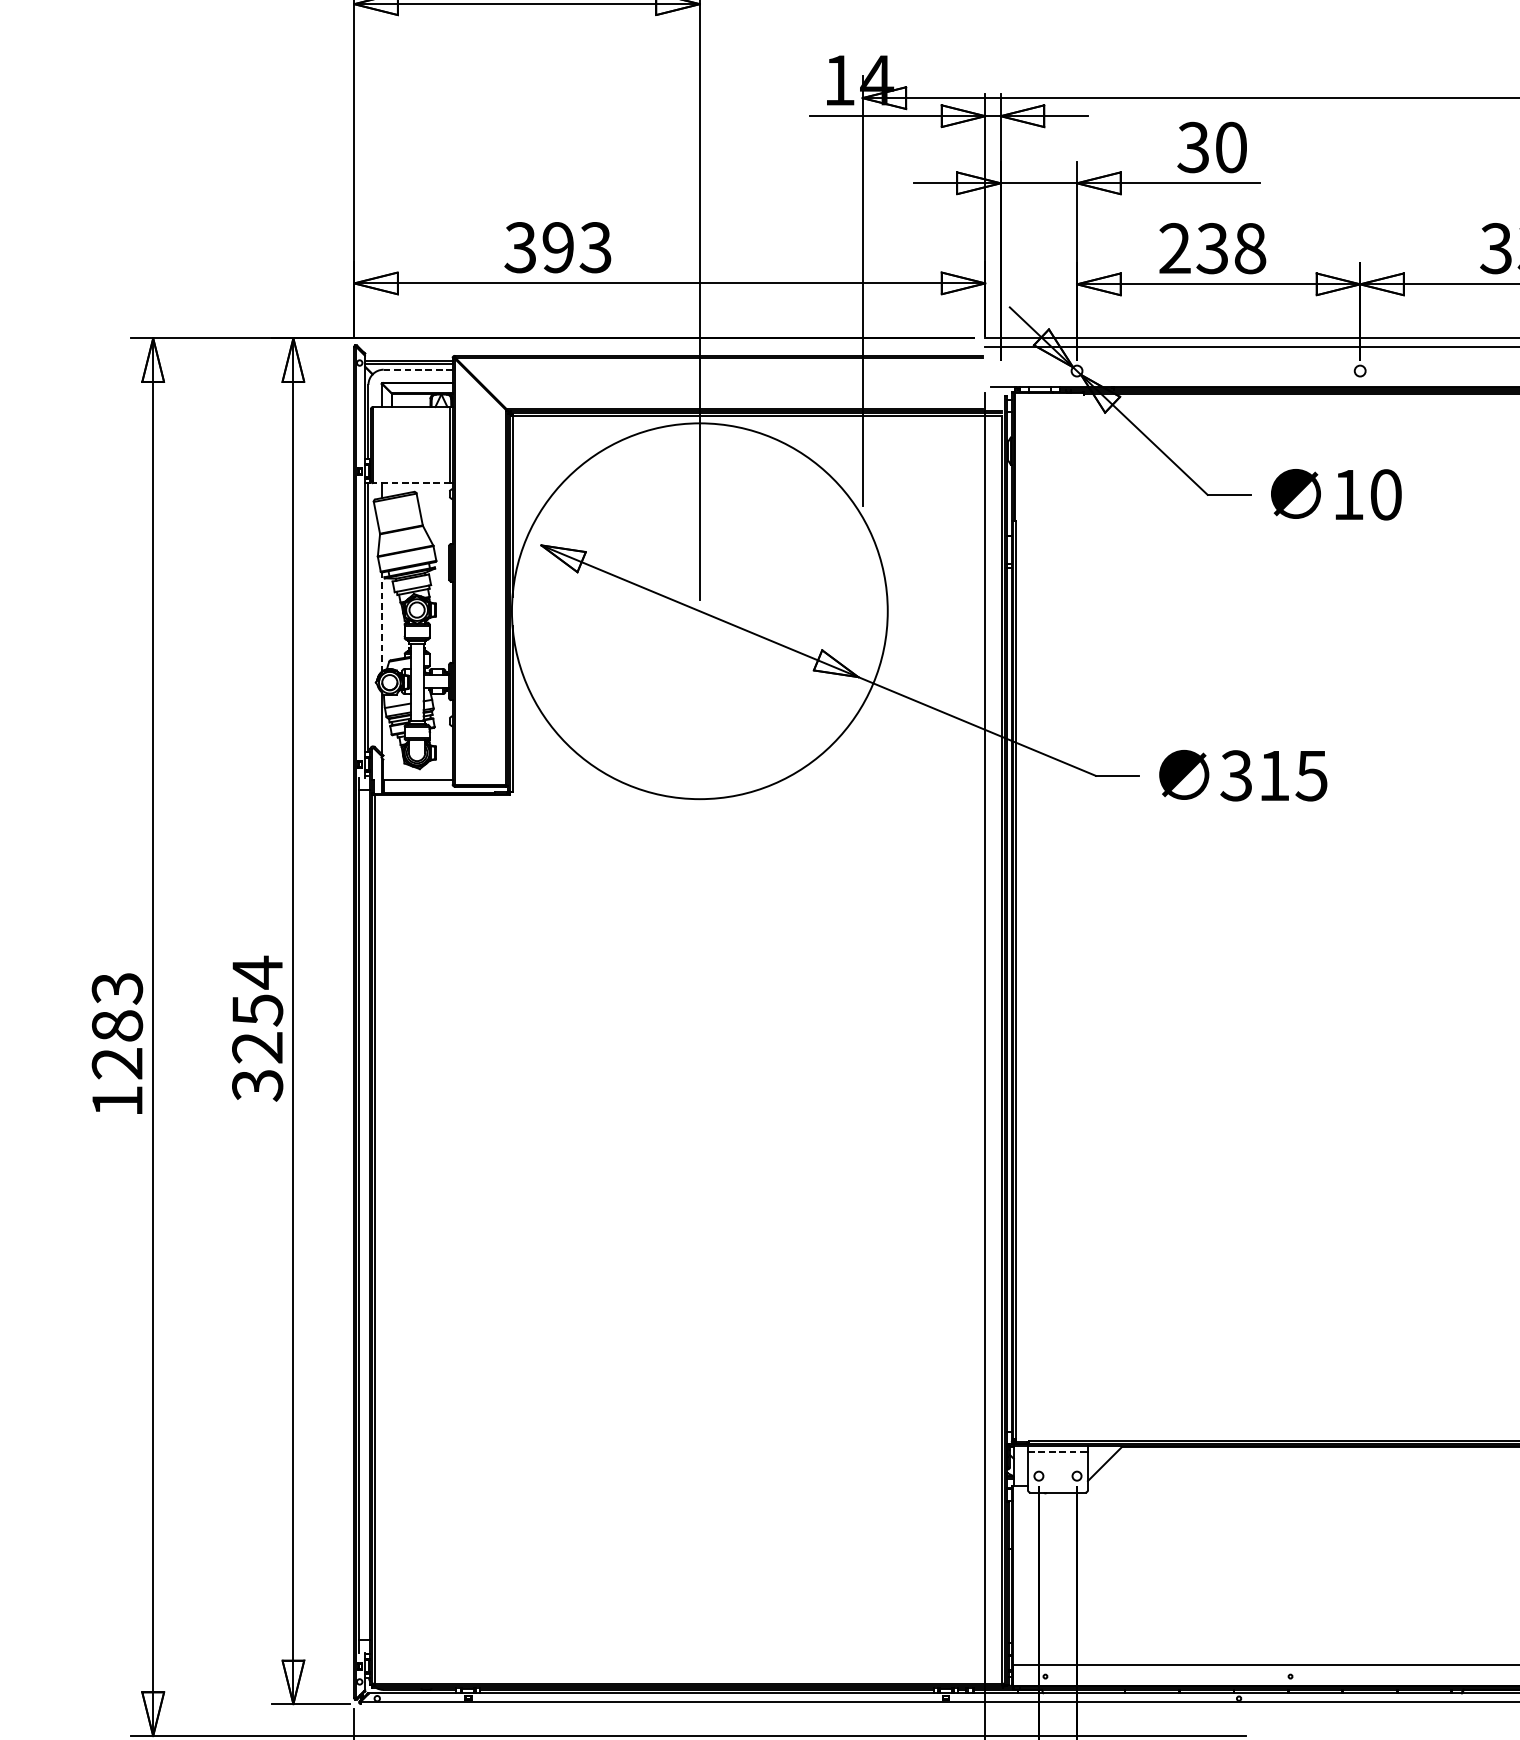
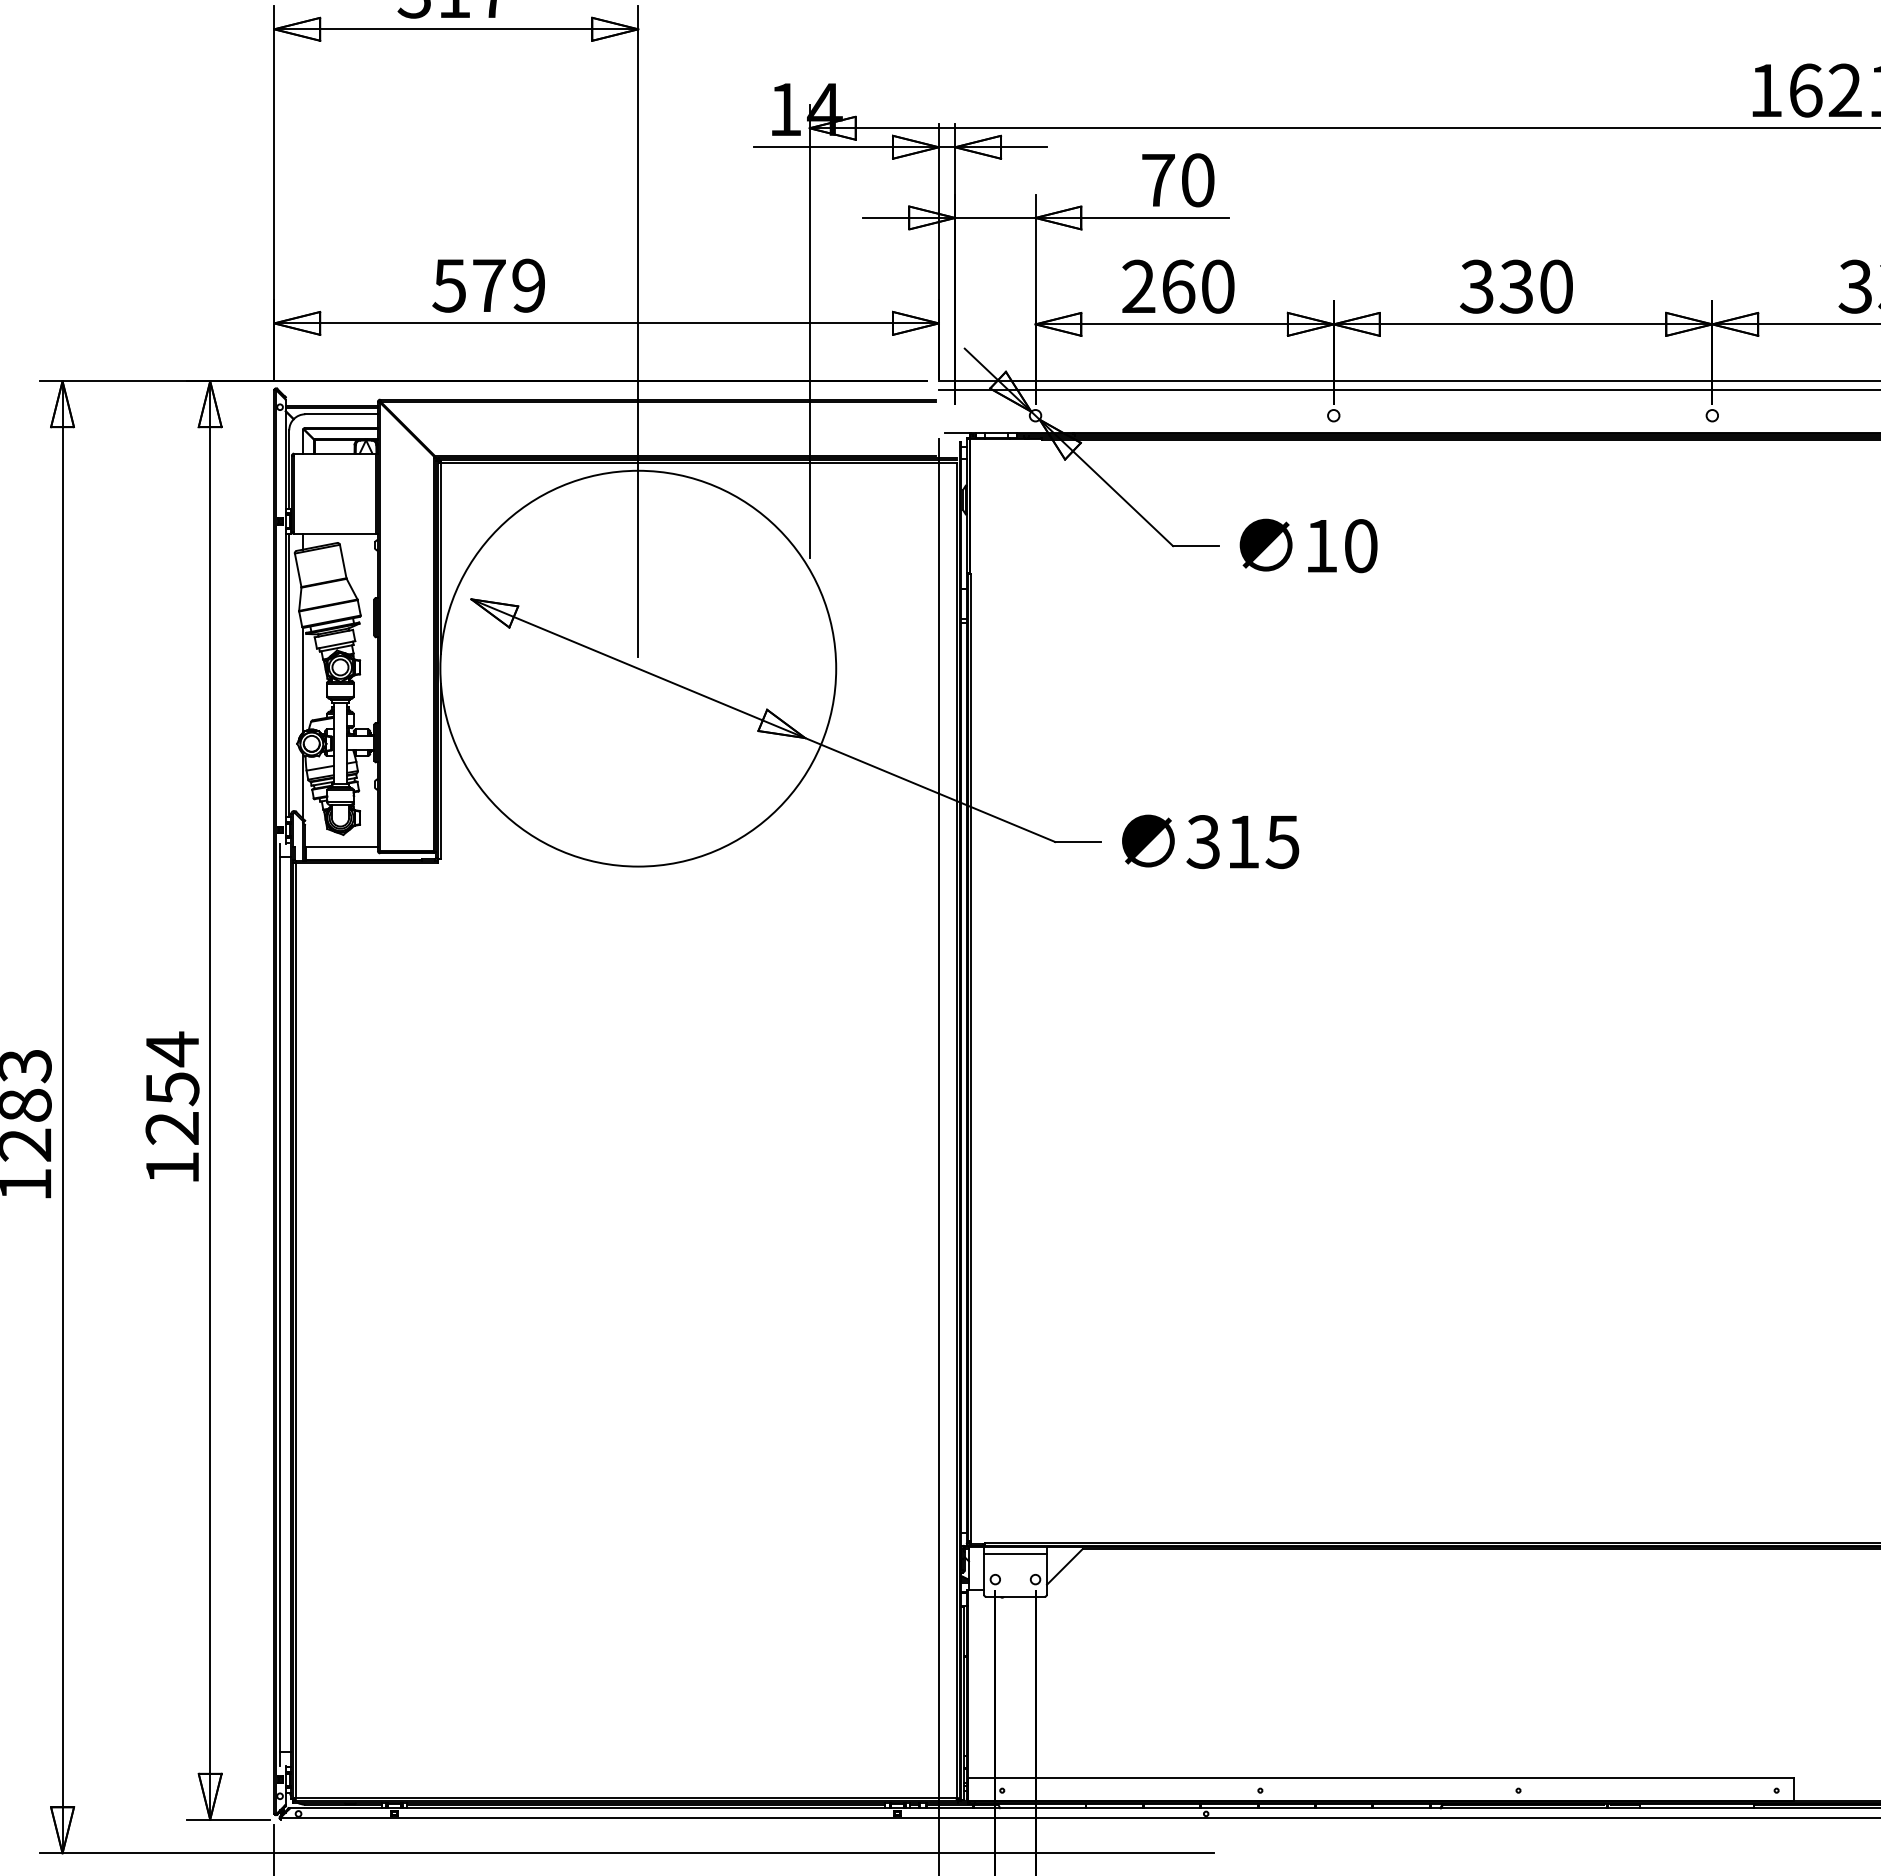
text: (1192, 147) -> (1157, 180), 30 -> 70
text: (557, 247) -> (488, 285), 393 -> 579
text: (1230, 248) -> (1197, 286), 238 -> 260
line: (419, 369) -> (342, 414), dashed -> solid
line: (411, 482) -> (334, 533), dashed -> solid
line: (381, 622) -> (303, 680), dashed -> solid
text: (257, 1085) -> (172, 1168), 3254 -> 1254
line: (1058, 1452) -> (1015, 1554), dashed -> solid

